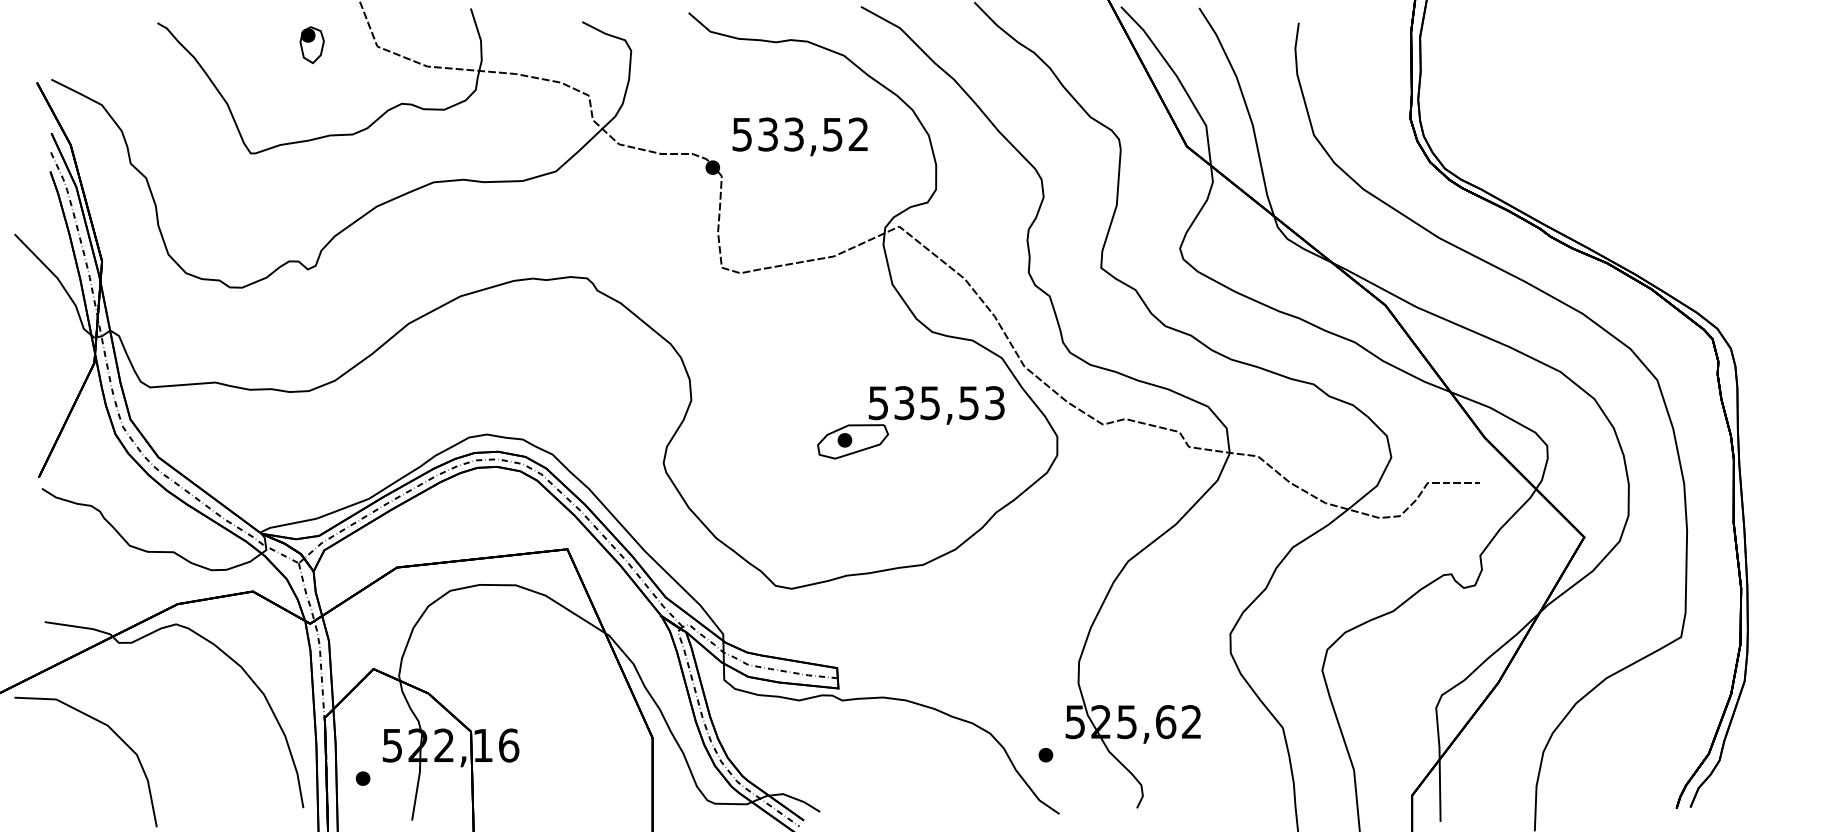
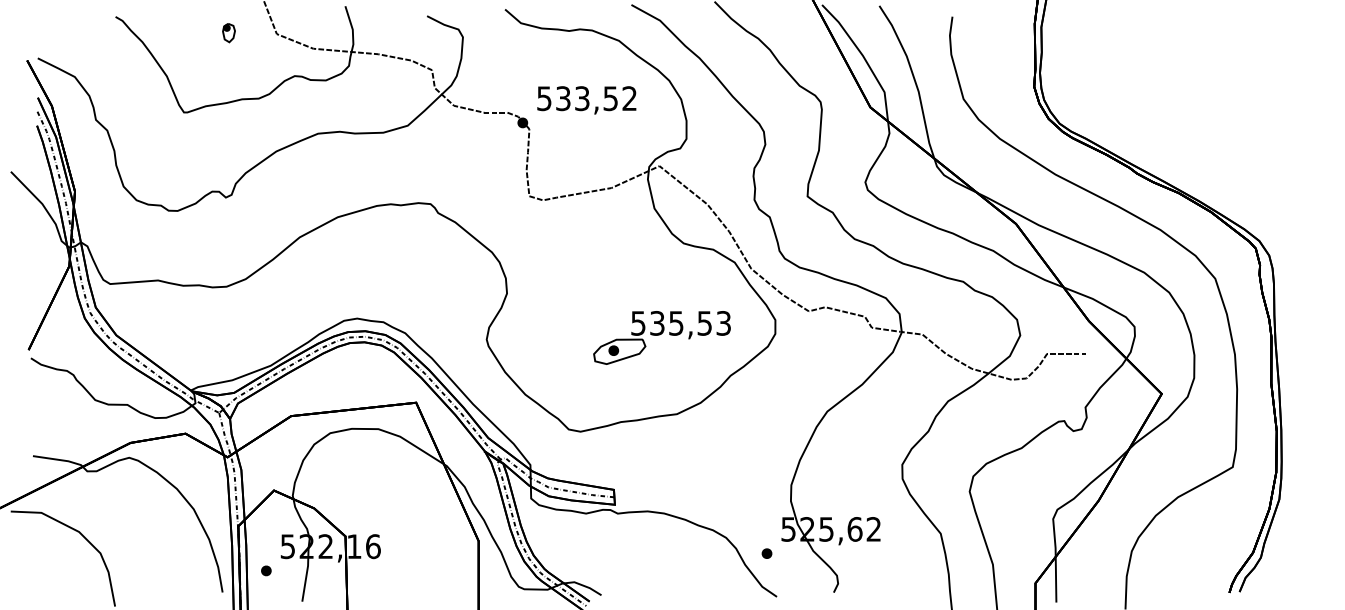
part: (311, 44) -> (228, 32), size x0.7
part: (910, 422) -> (661, 337), moved

